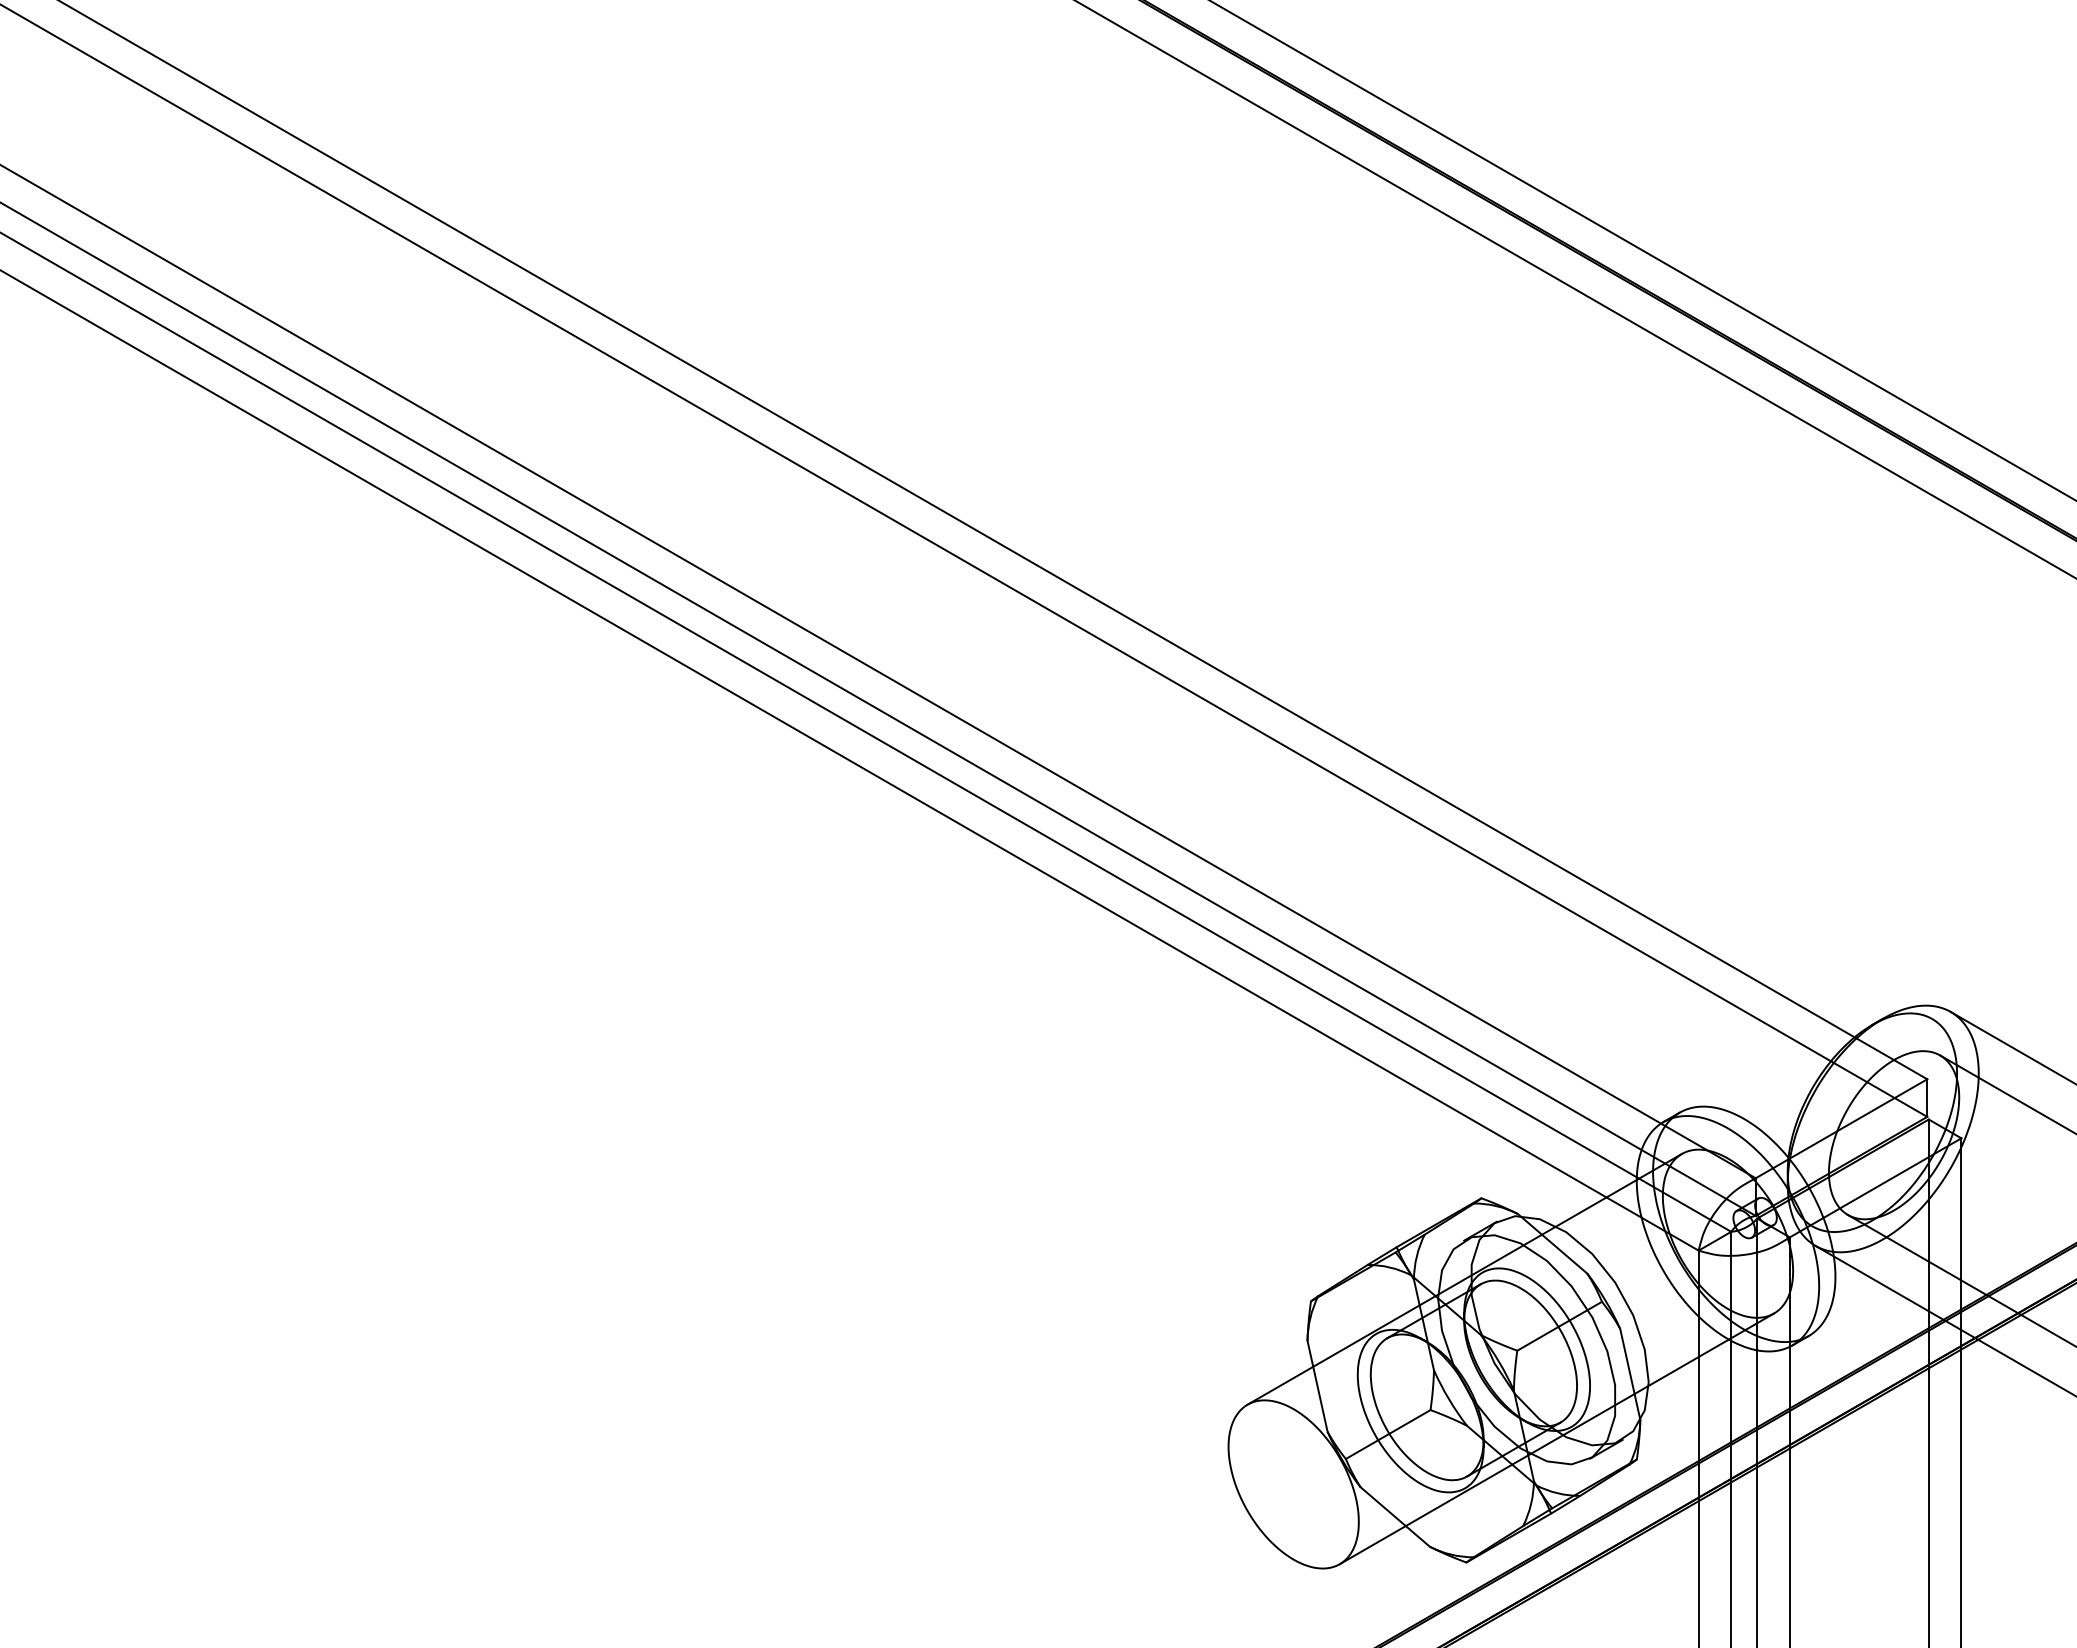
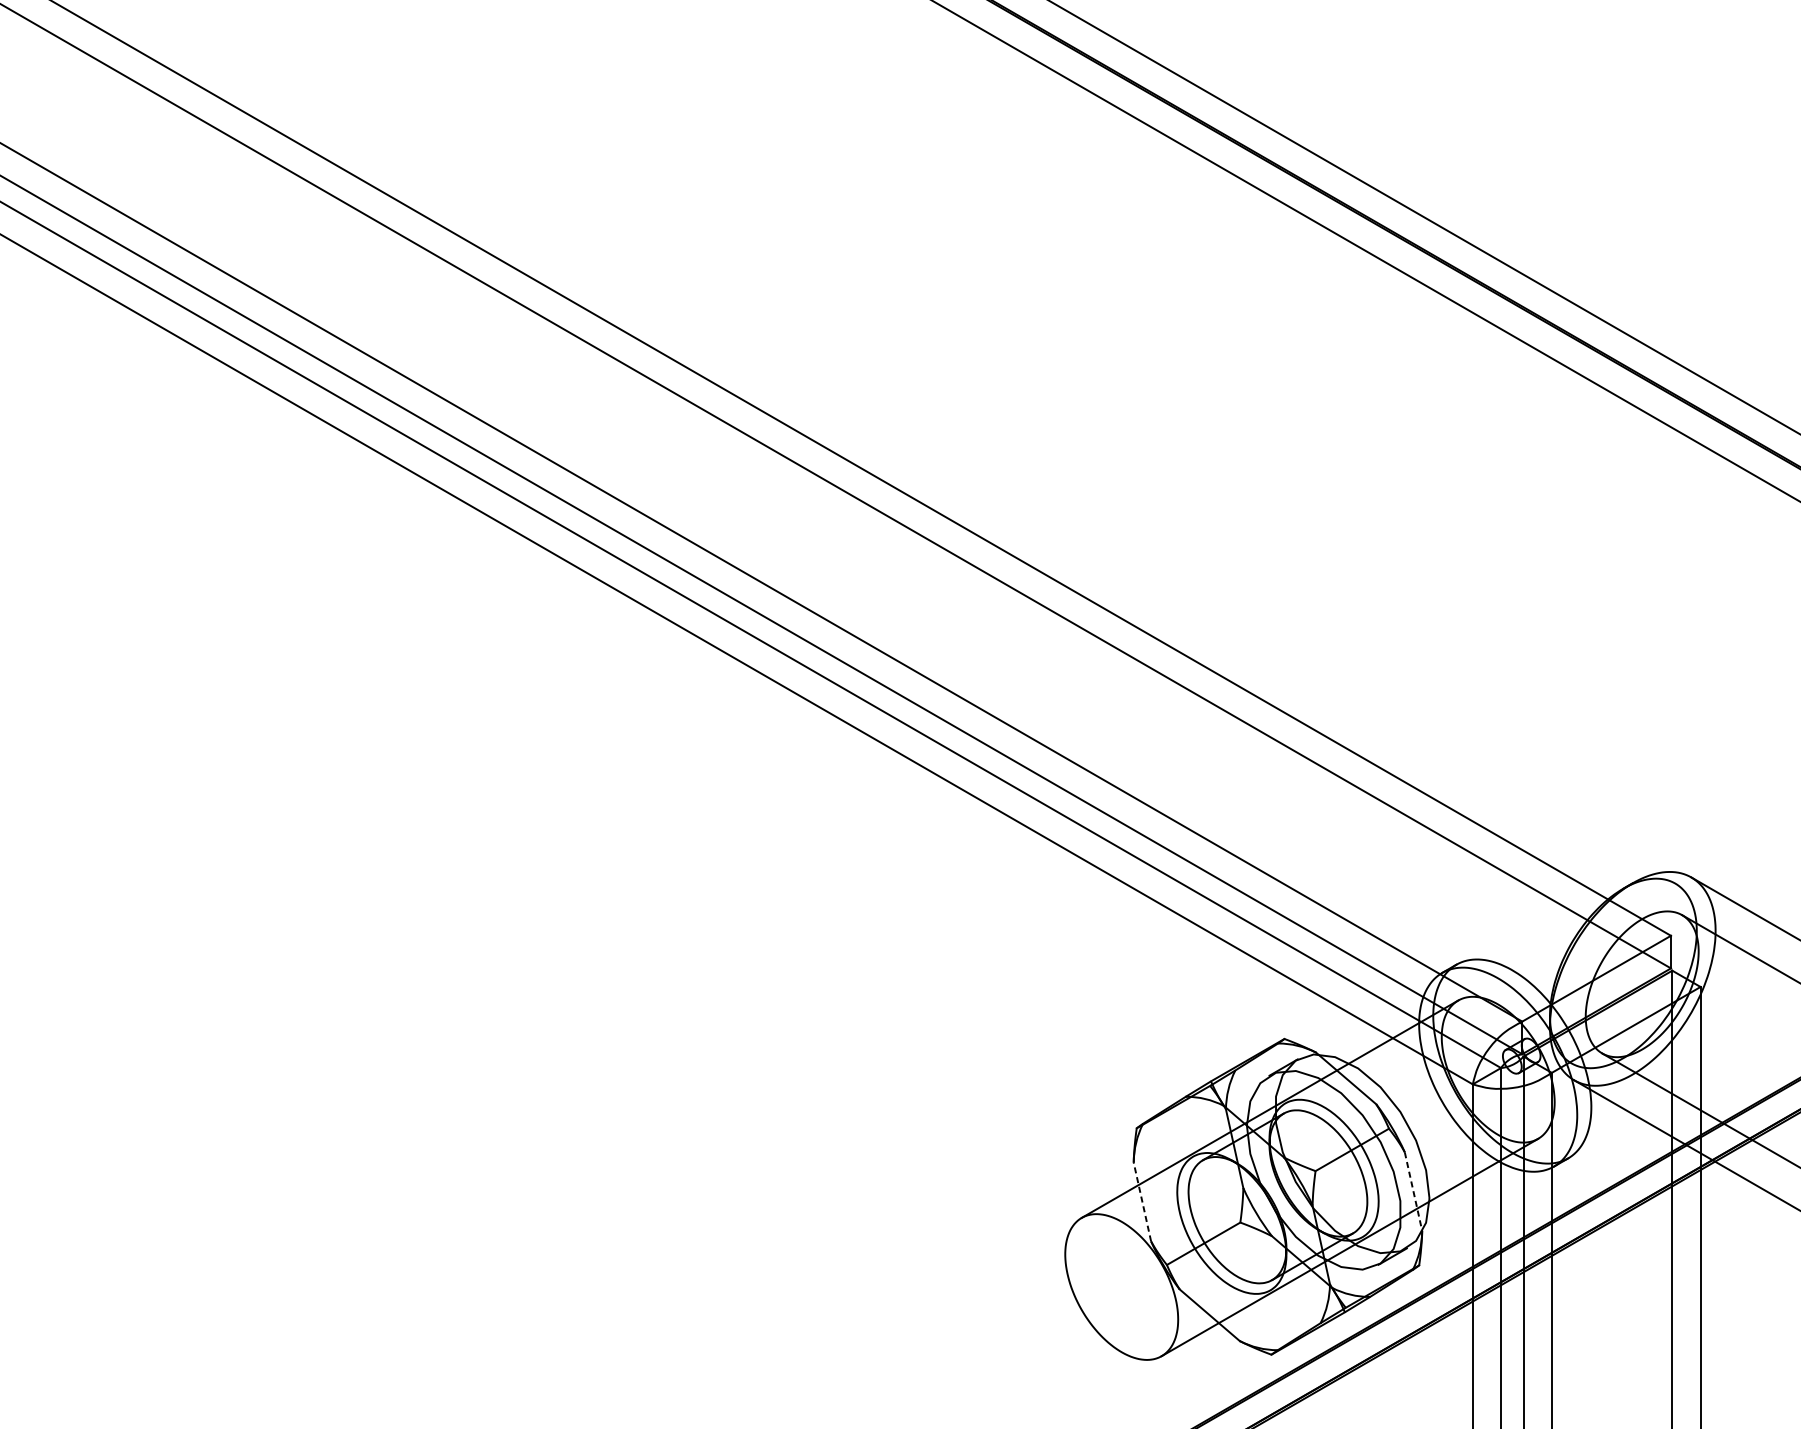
line: (1630, 1374) -> (1413, 1191), solid -> dashed
line: (1317, 1385) -> (1142, 1201), solid -> dashed

